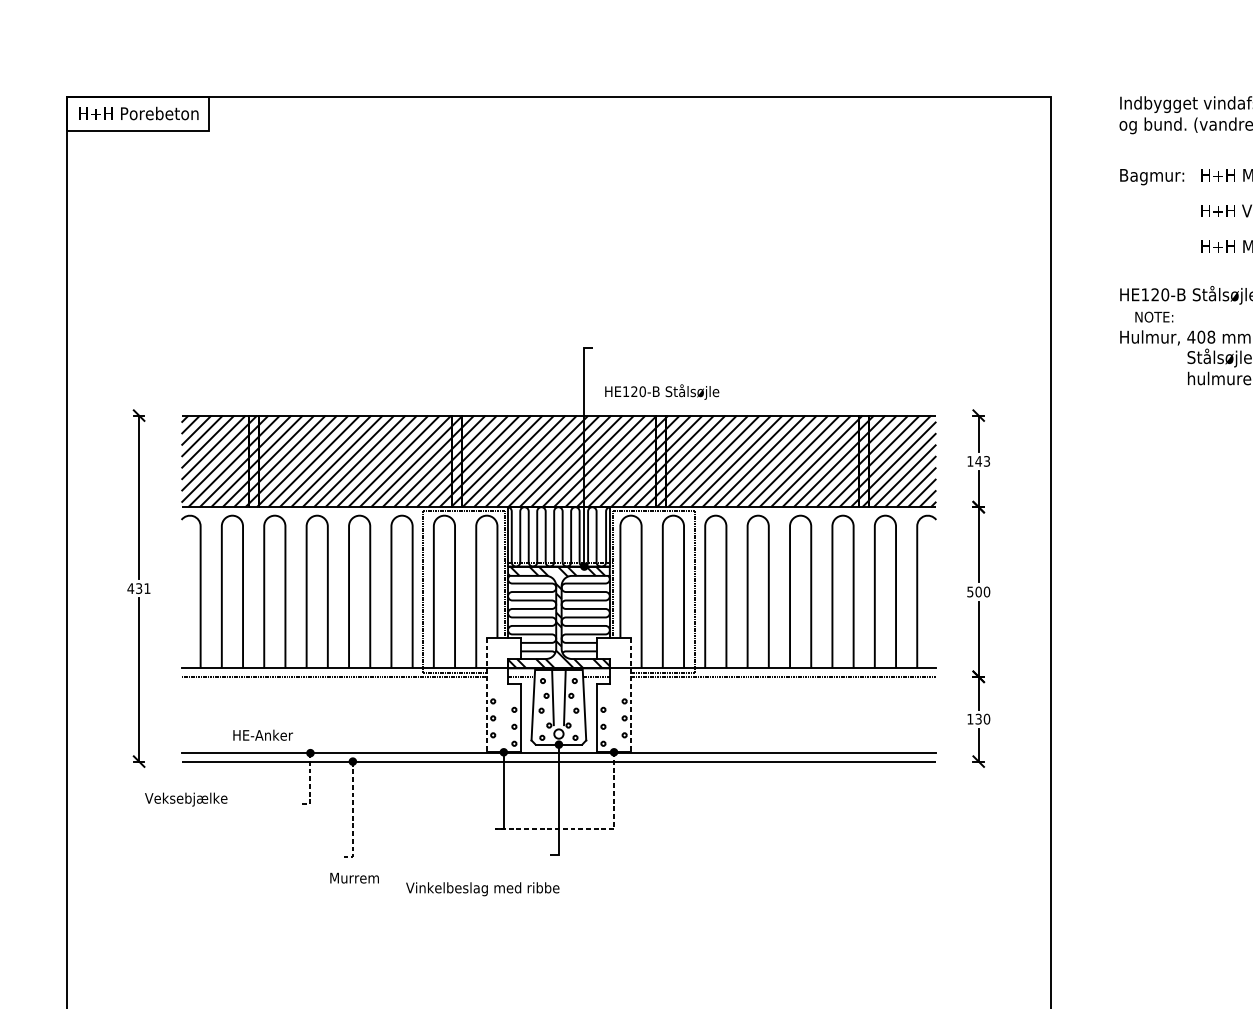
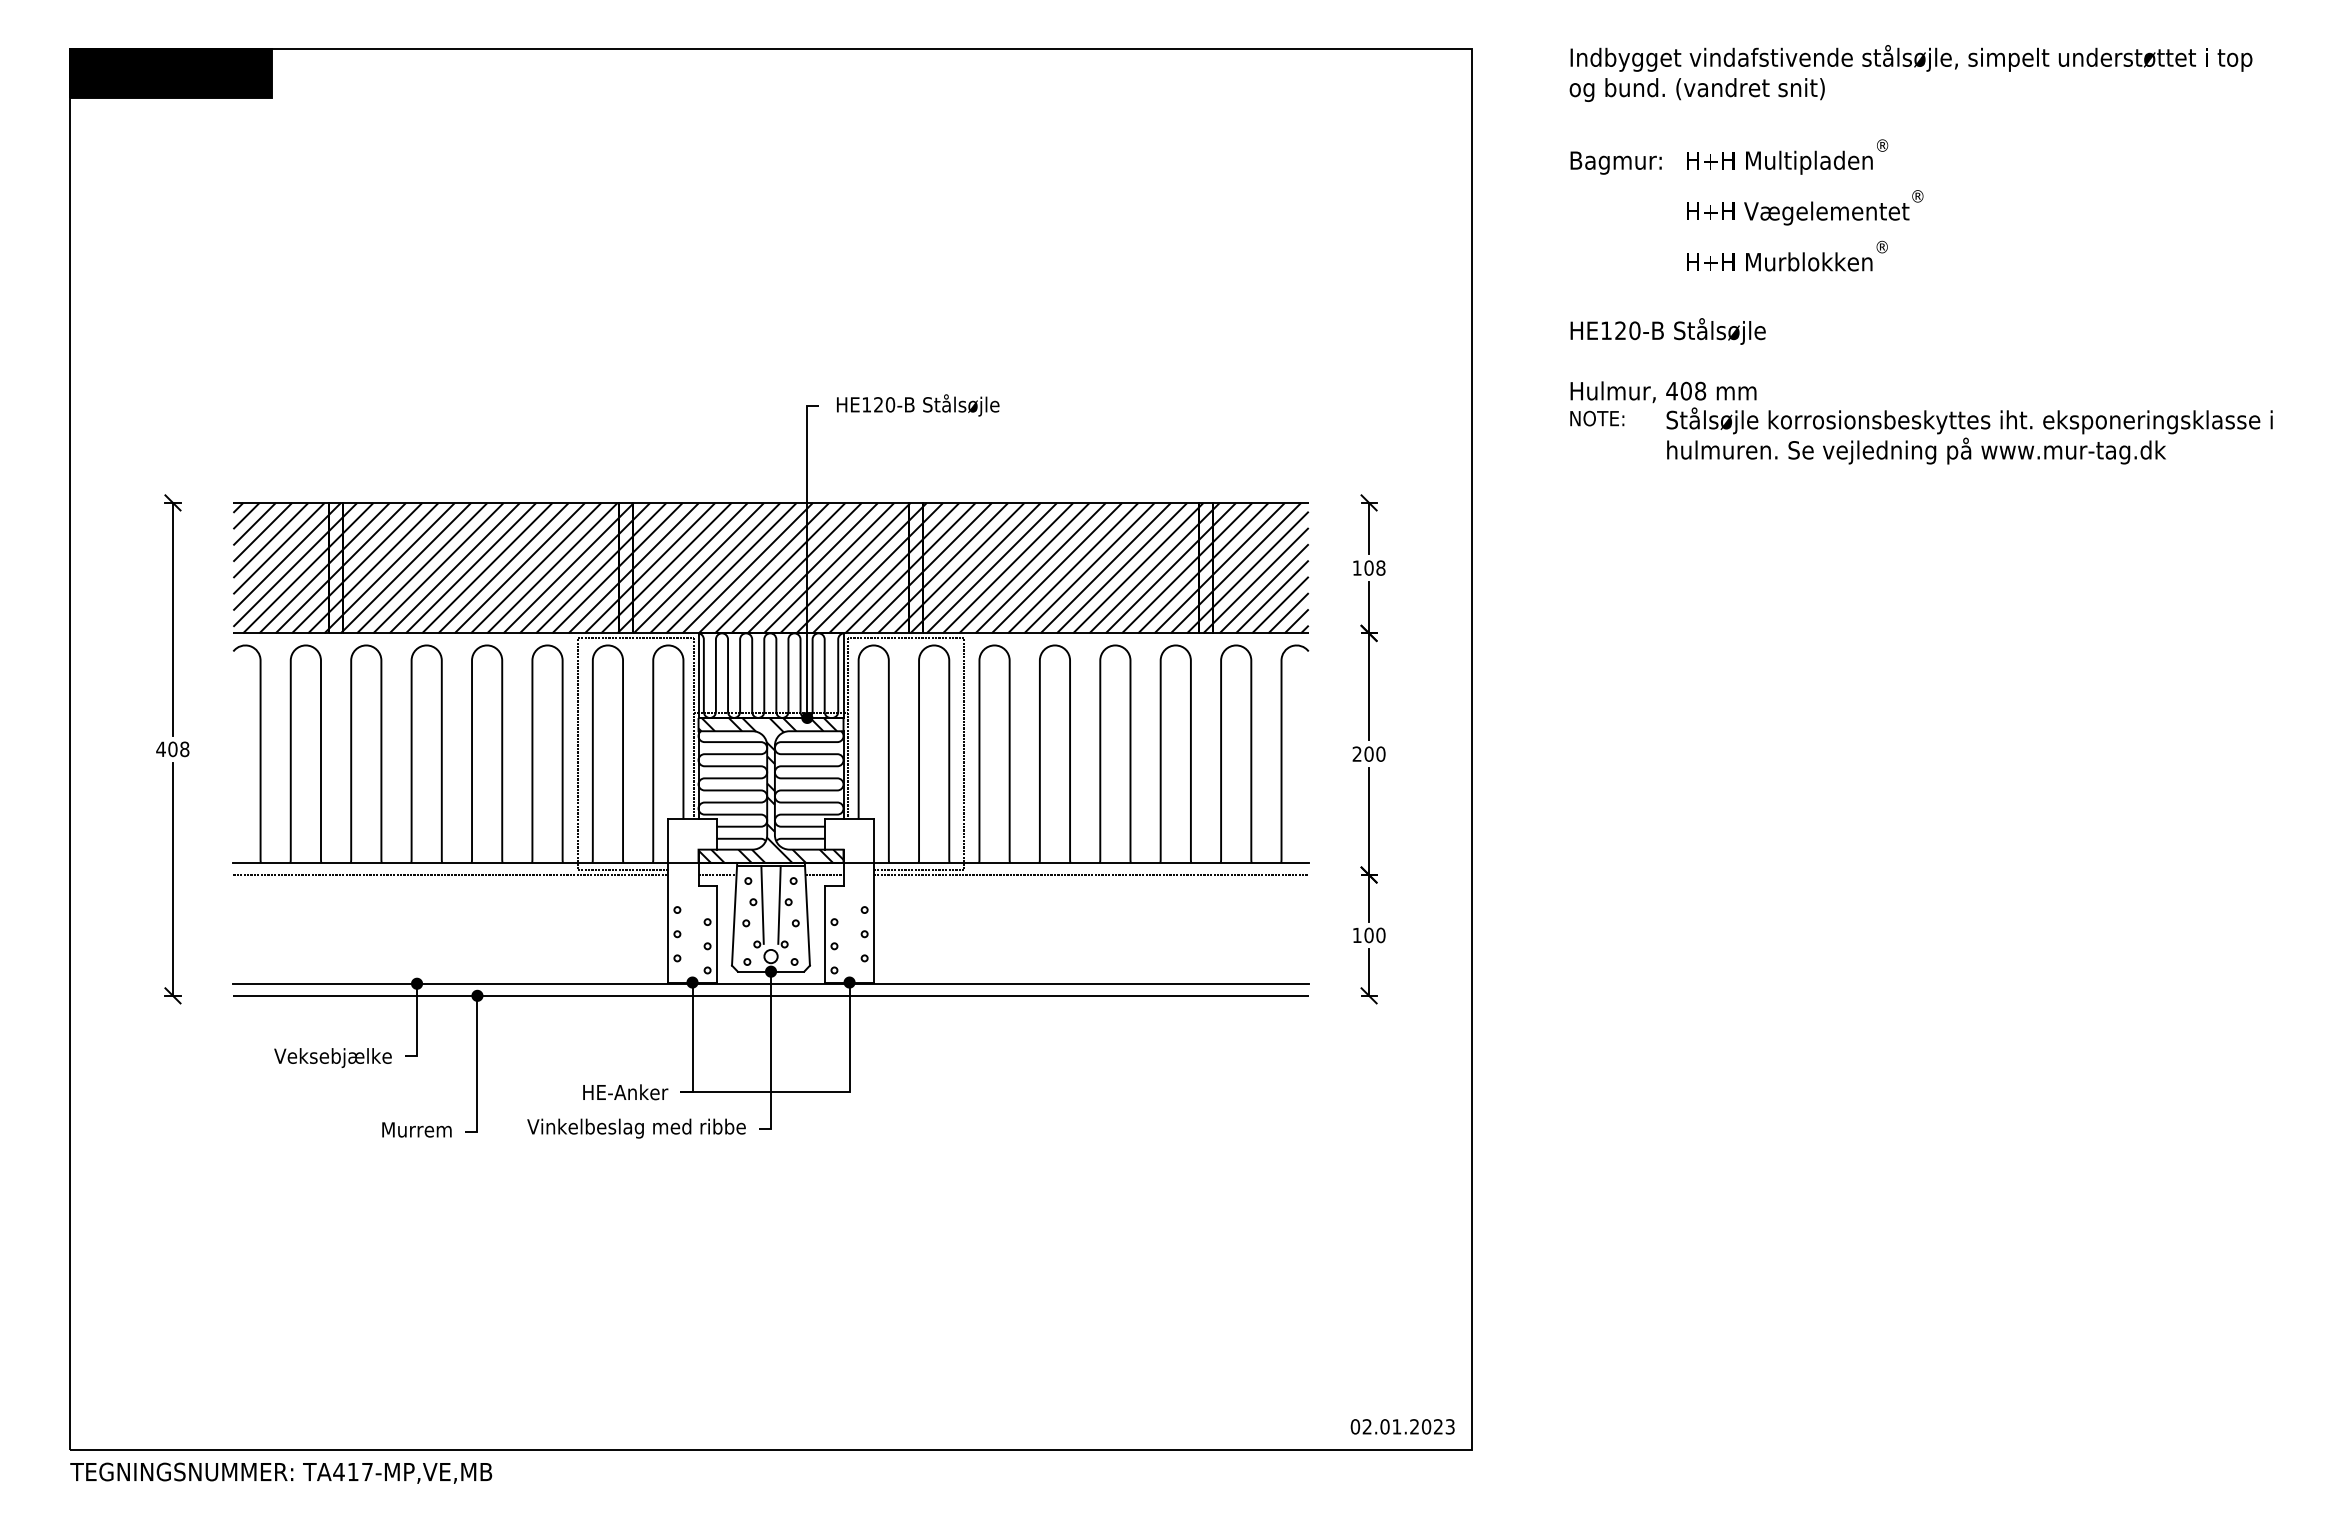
fill: (137, 113) -> (170, 72), added
text: (1154, 317) -> (1597, 418), moved
text: (662, 392) -> (918, 405), moved
text: (982, 460) -> (1374, 567), 143 -> 108
text: (143, 588) -> (178, 749), 431 -> 408
text: (969, 591) -> (1356, 753), 500 -> 200
line: (486, 695) -> (668, 901), dashed -> solid
line: (630, 695) -> (873, 901), dashed -> solid
text: (978, 719) -> (1368, 935), 130 -> 100
text: (263, 735) -> (625, 1092), moved
line: (310, 783) -> (417, 1027), dashed -> solid
text: (185, 799) -> (332, 1057), moved
line: (352, 814) -> (477, 1070), dashed -> solid
line: (592, 829) -> (819, 1092), dashed -> solid
text: (354, 877) -> (416, 1129), moved
text: (482, 889) -> (636, 1128), moved

